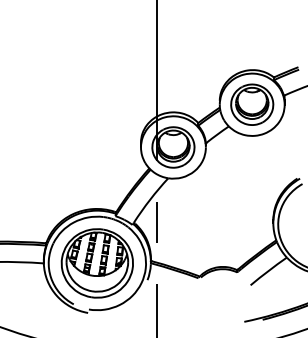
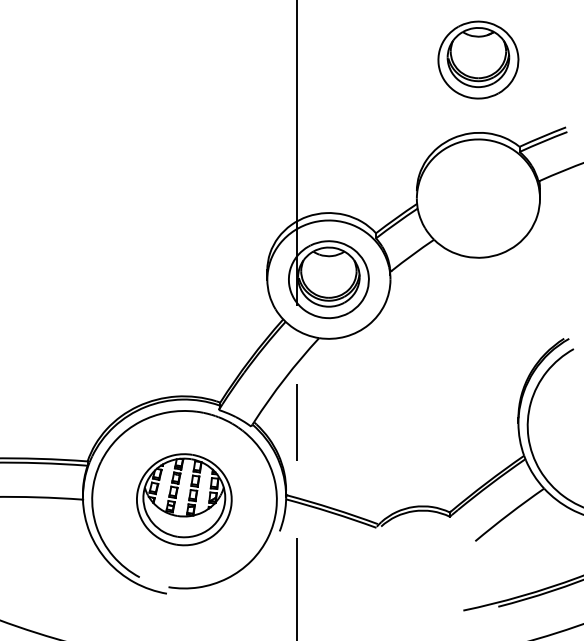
part: (252, 104) -> (478, 59), moved
part: (96, 263) -> (182, 499), size x0.7

